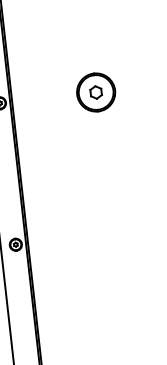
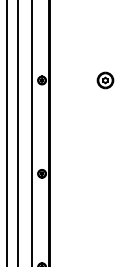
part: (96, 92) -> (105, 80), size x0.62

